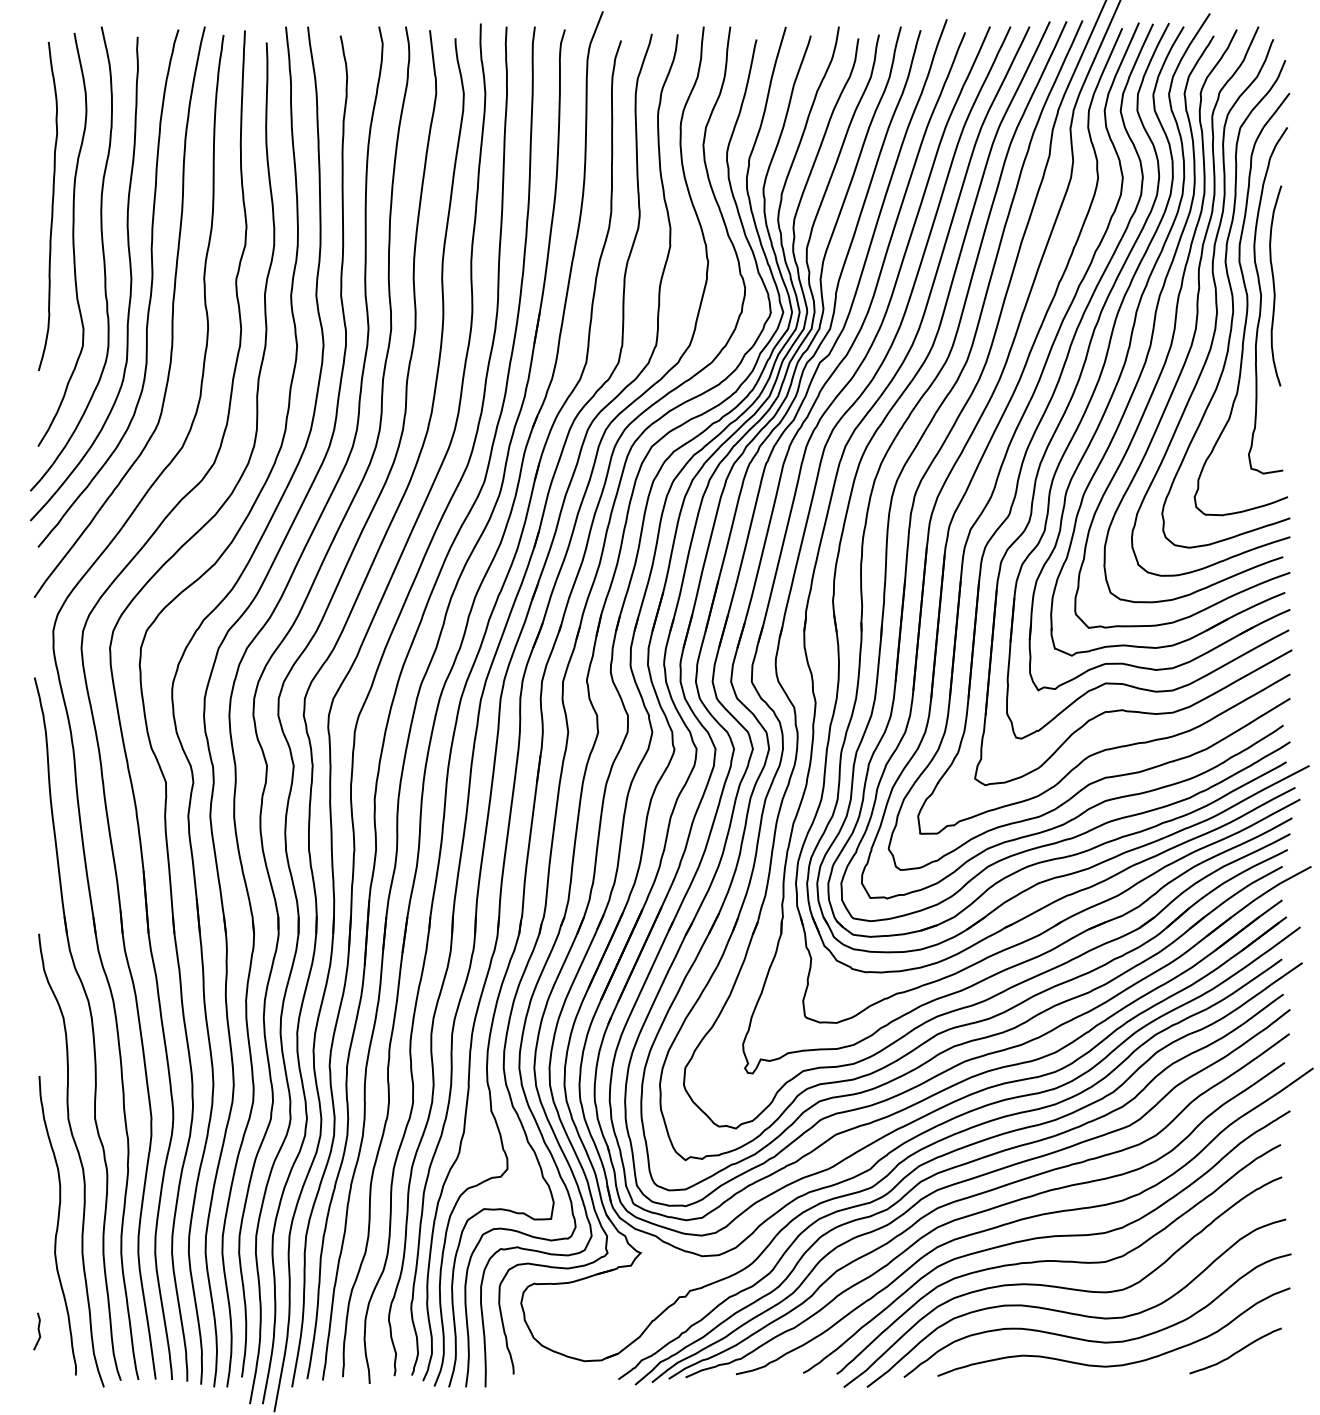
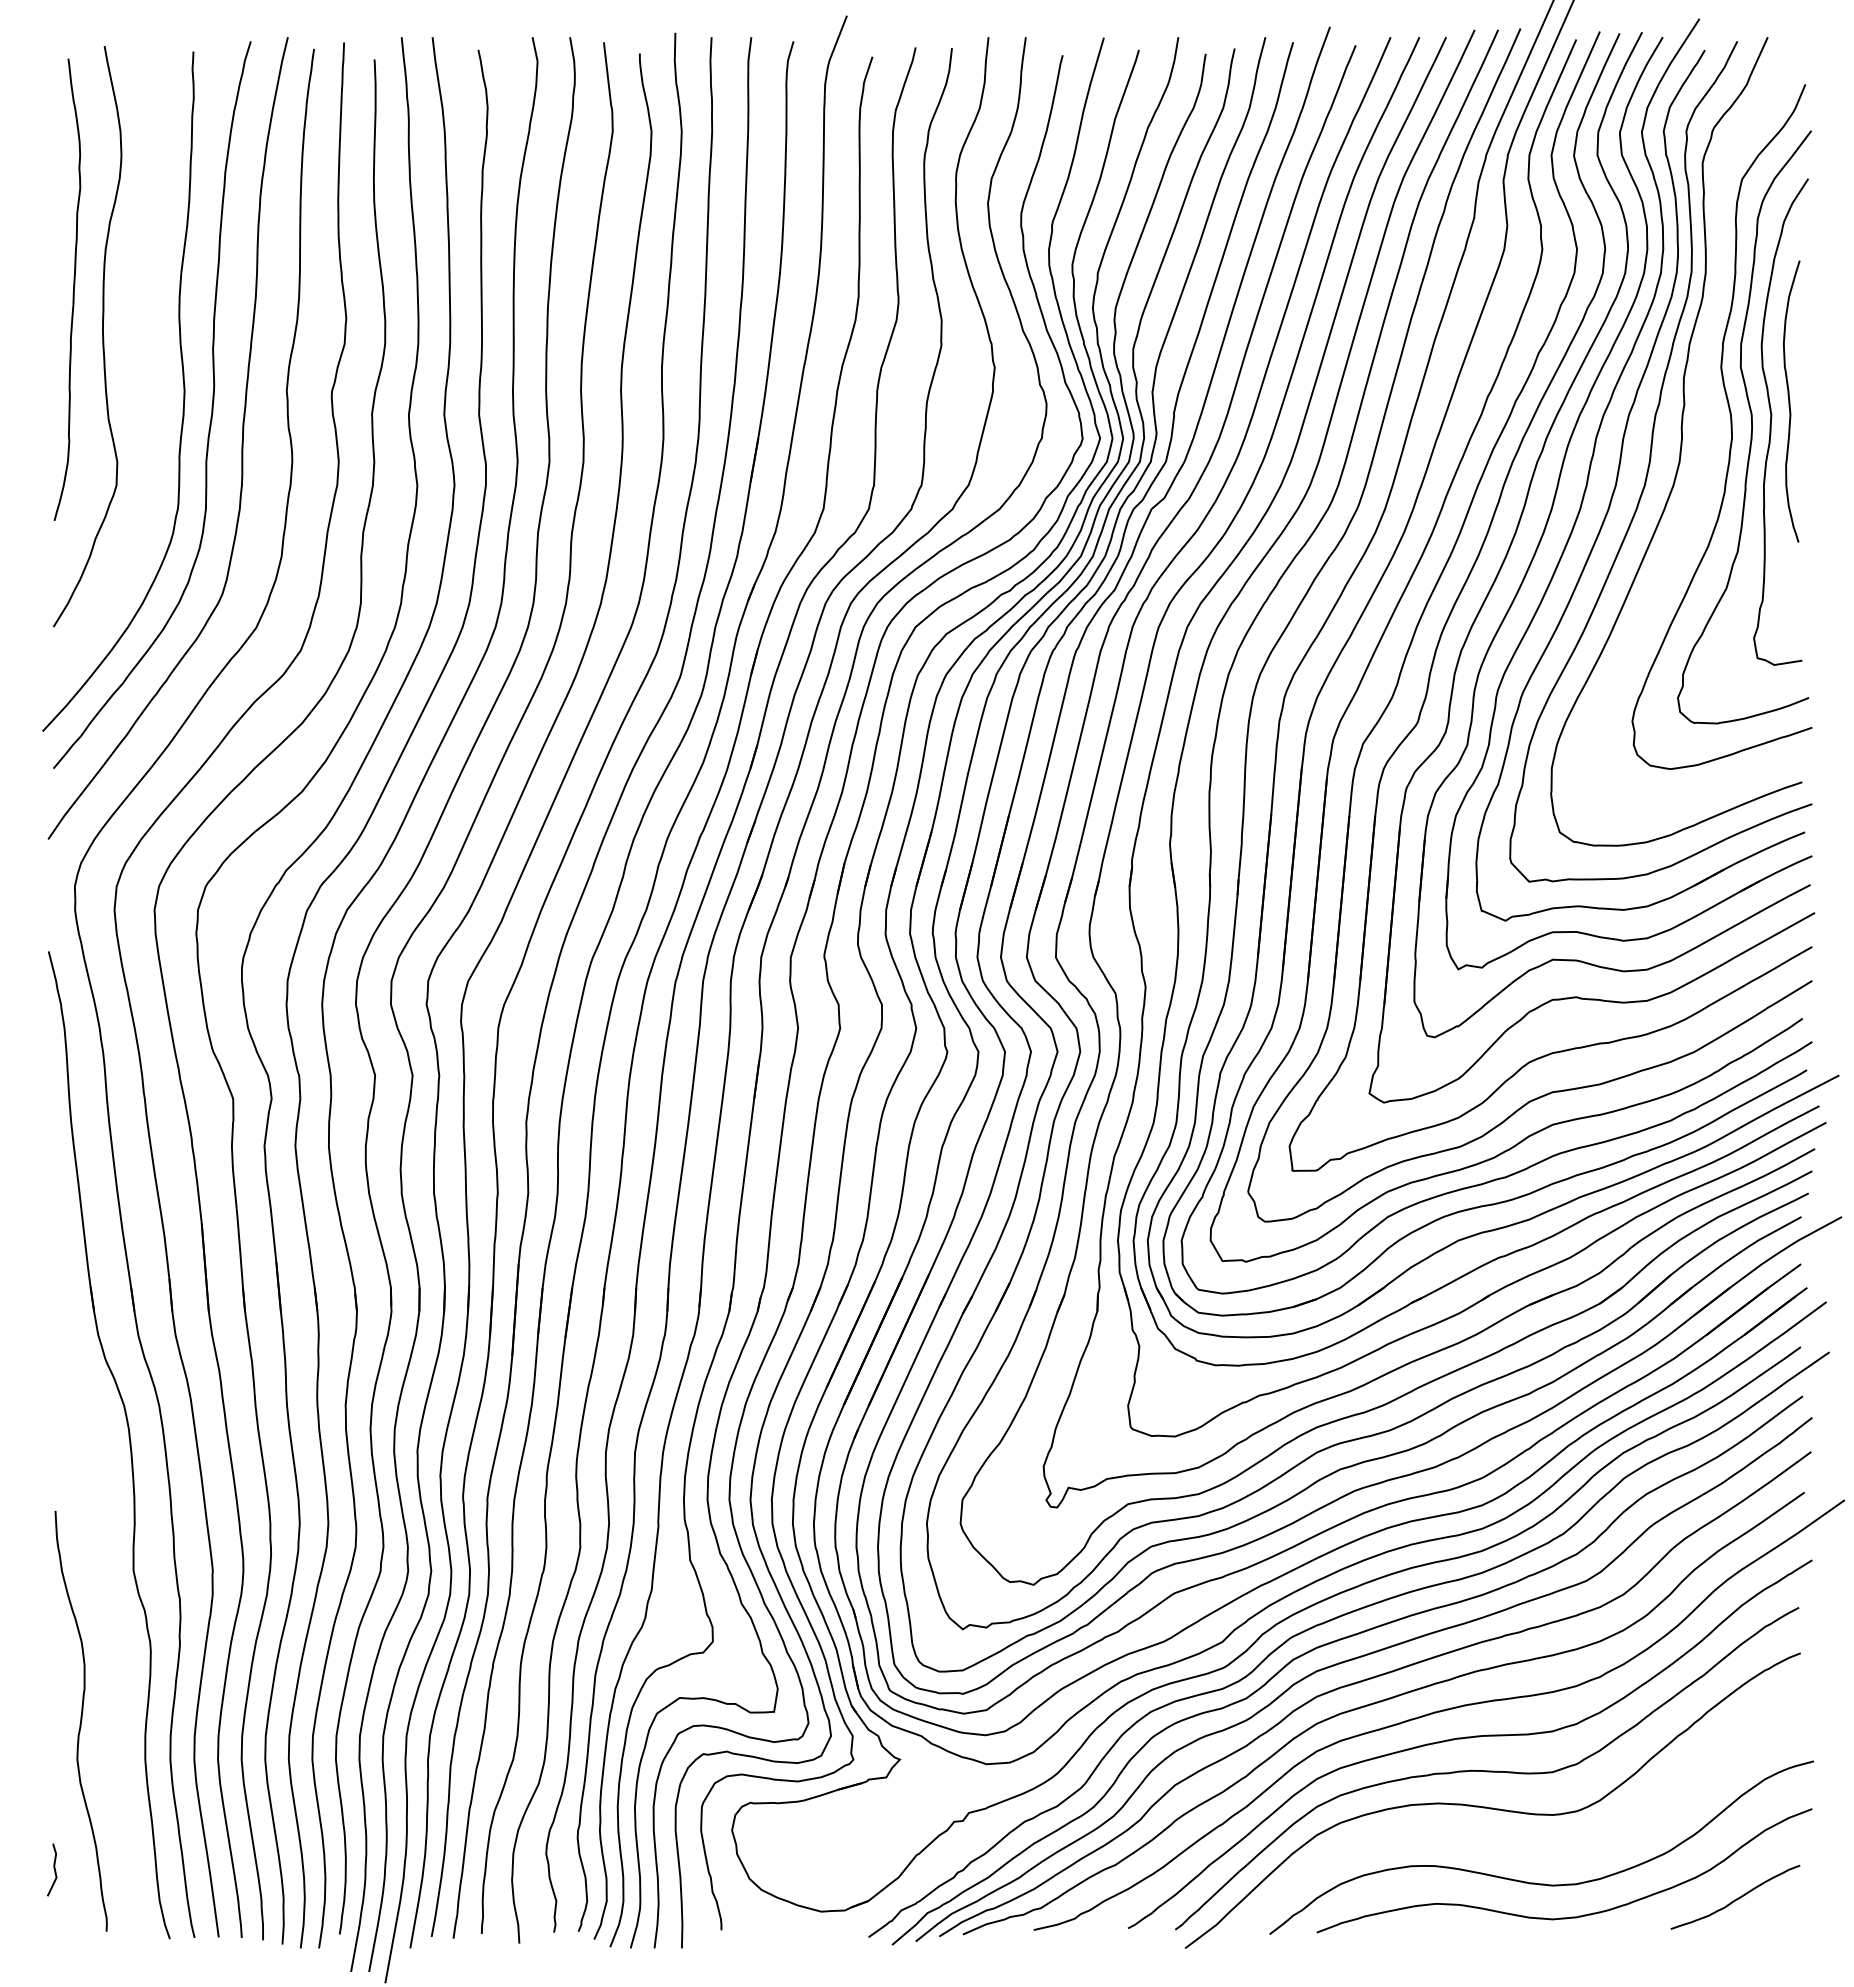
curve: (102, 255) -> (144, 358), removed
curve: (1215, 306) -> (1707, 430), removed
curve: (79, 1158) -> (111, 1627), removed
curve: (1075, 1313) -> (1510, 1844), removed

